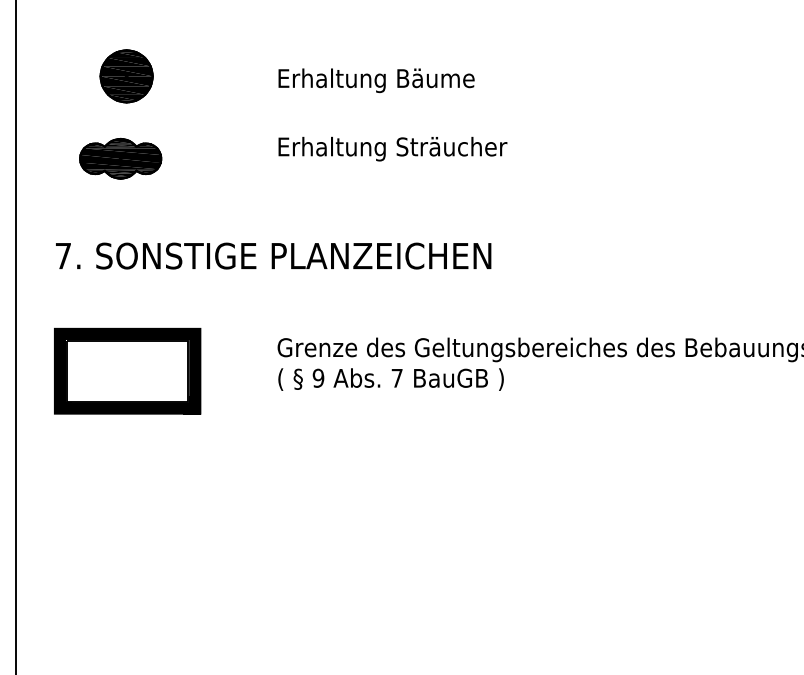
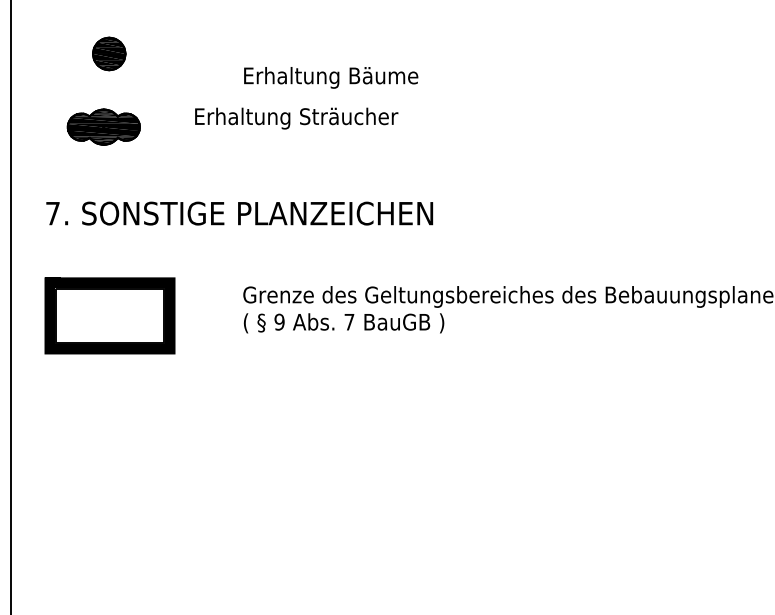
part: (127, 75) -> (109, 53), size x0.7
text: (376, 80) -> (331, 77), moved
text: (392, 149) -> (296, 118), moved

